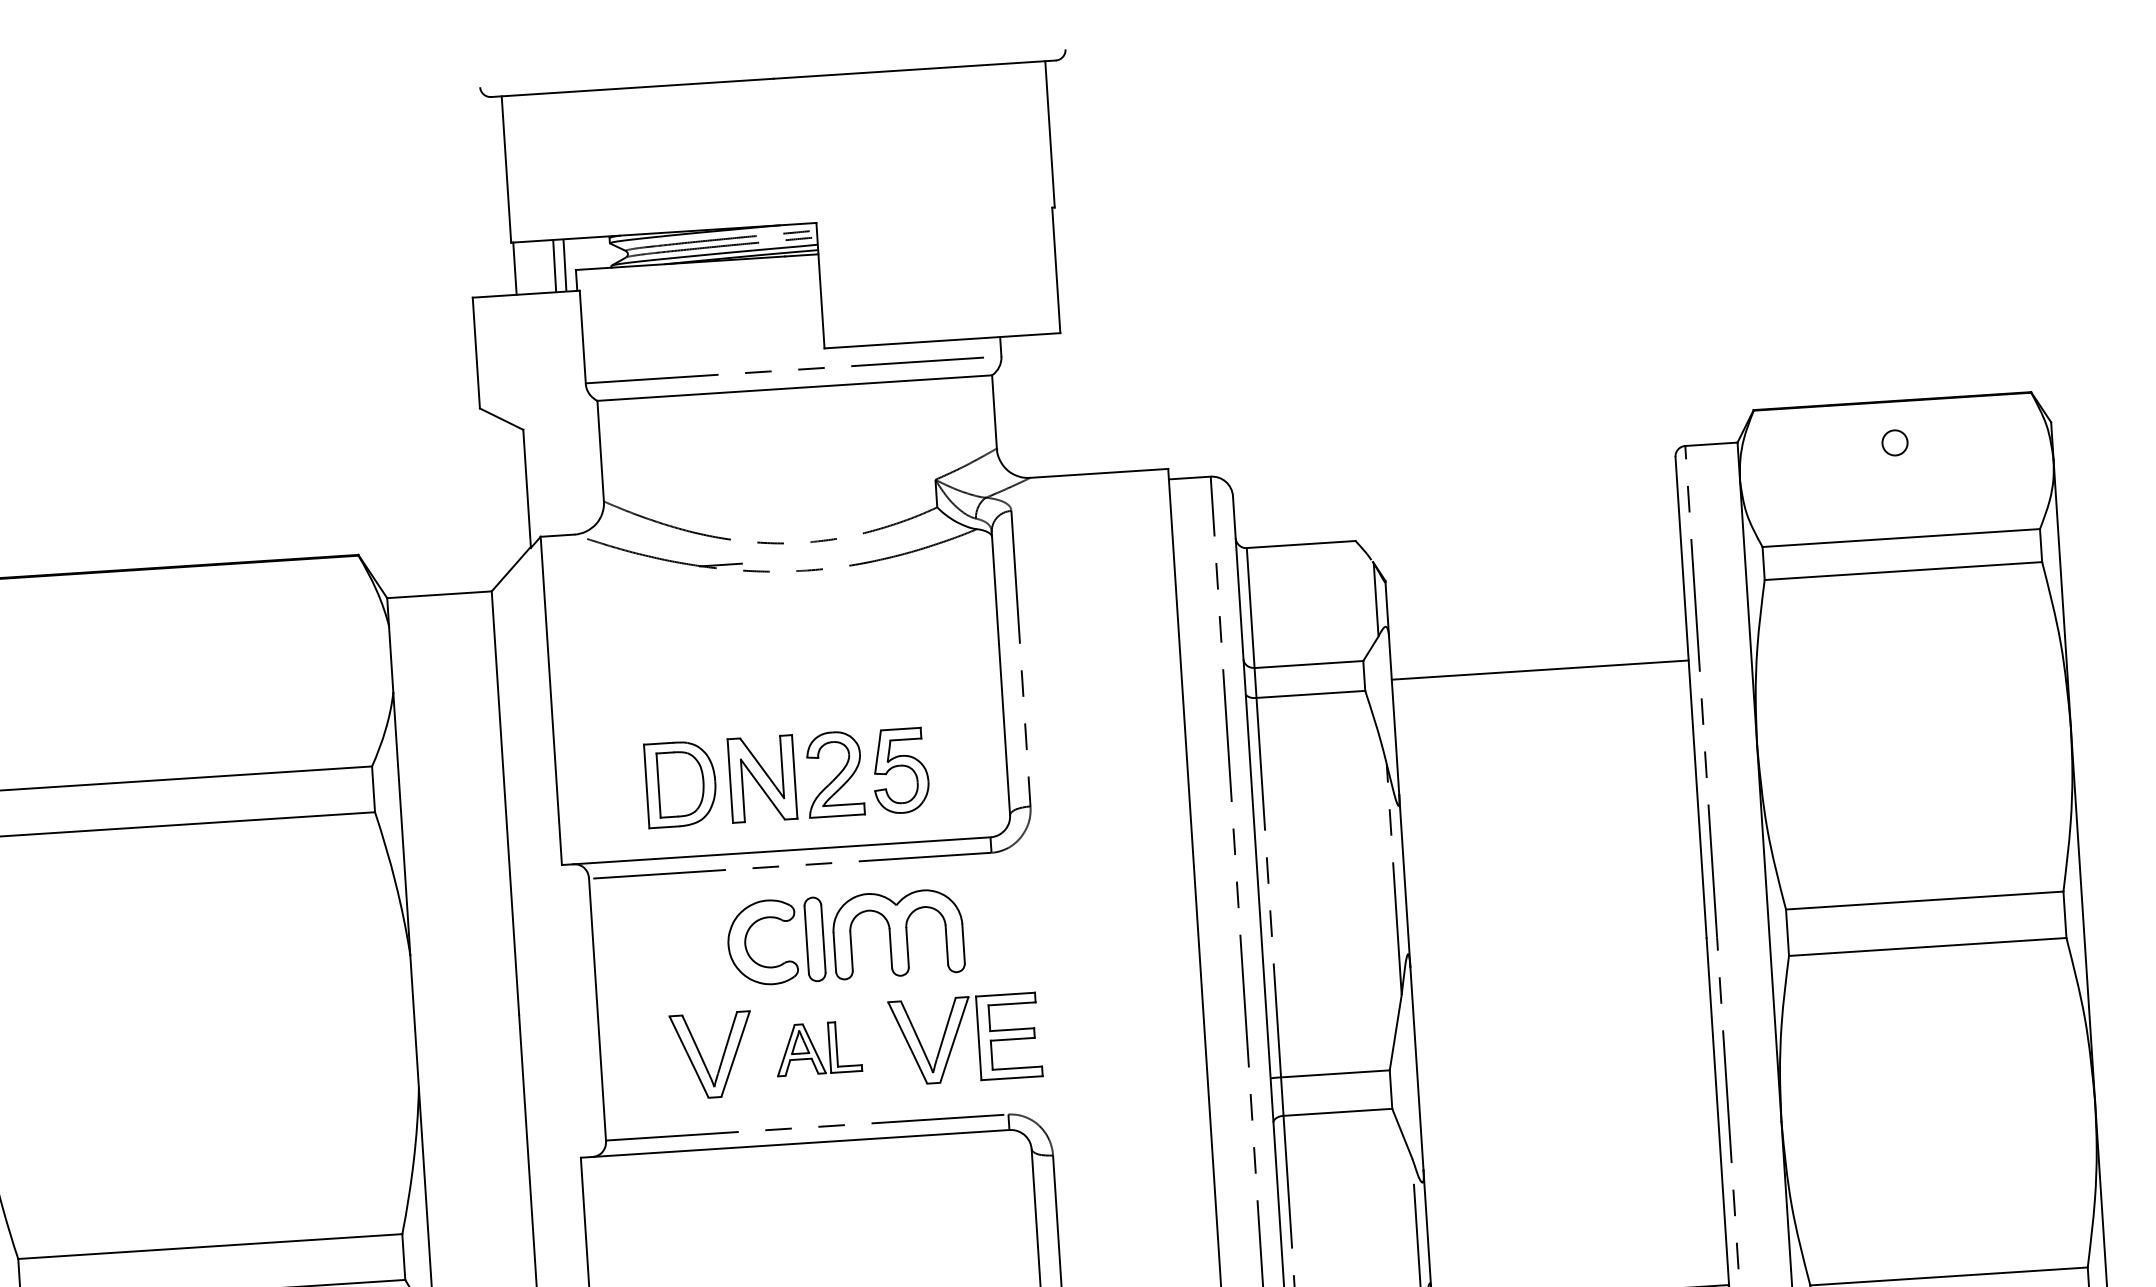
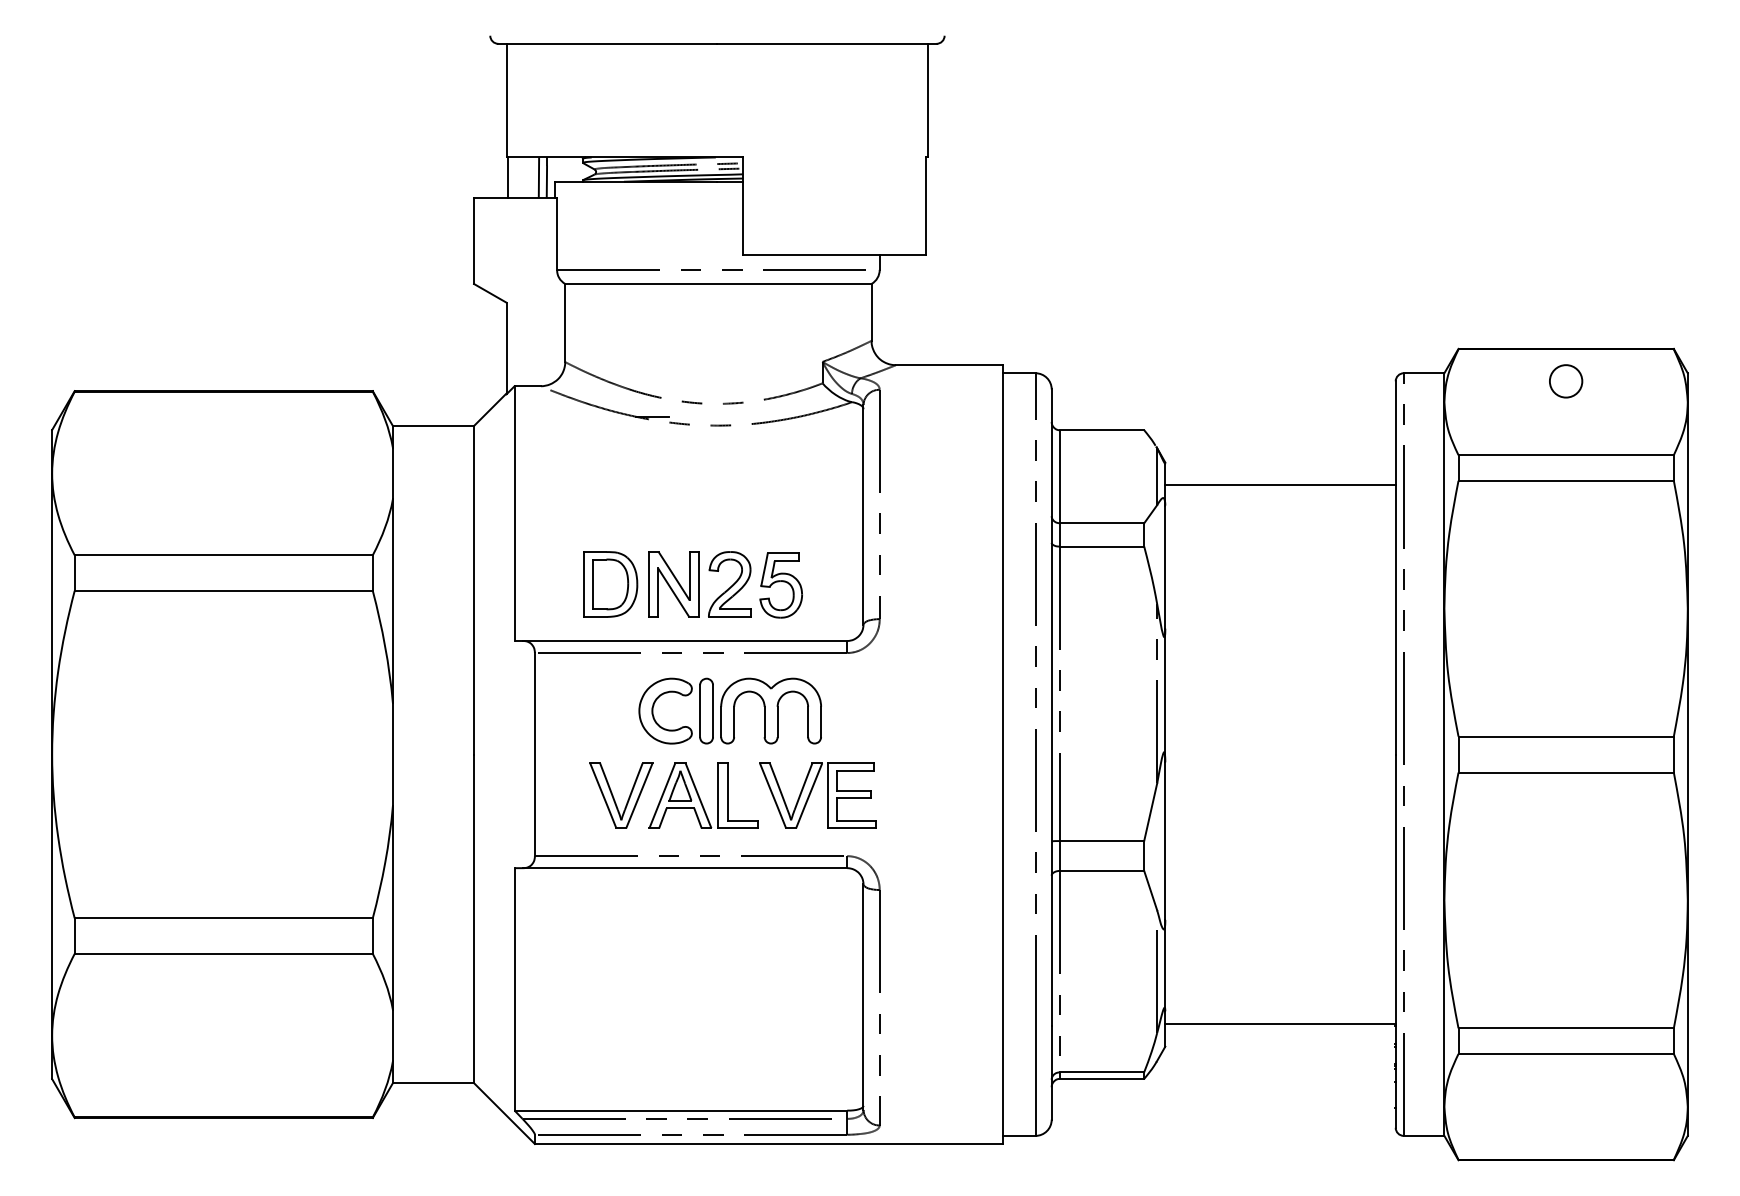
circle: (1894, 443) -> (1565, 381), size x1.67
line: (1540, 670) -> (1280, 485), moved
part: (818, 1048) -> (703, 795), size x1.67

